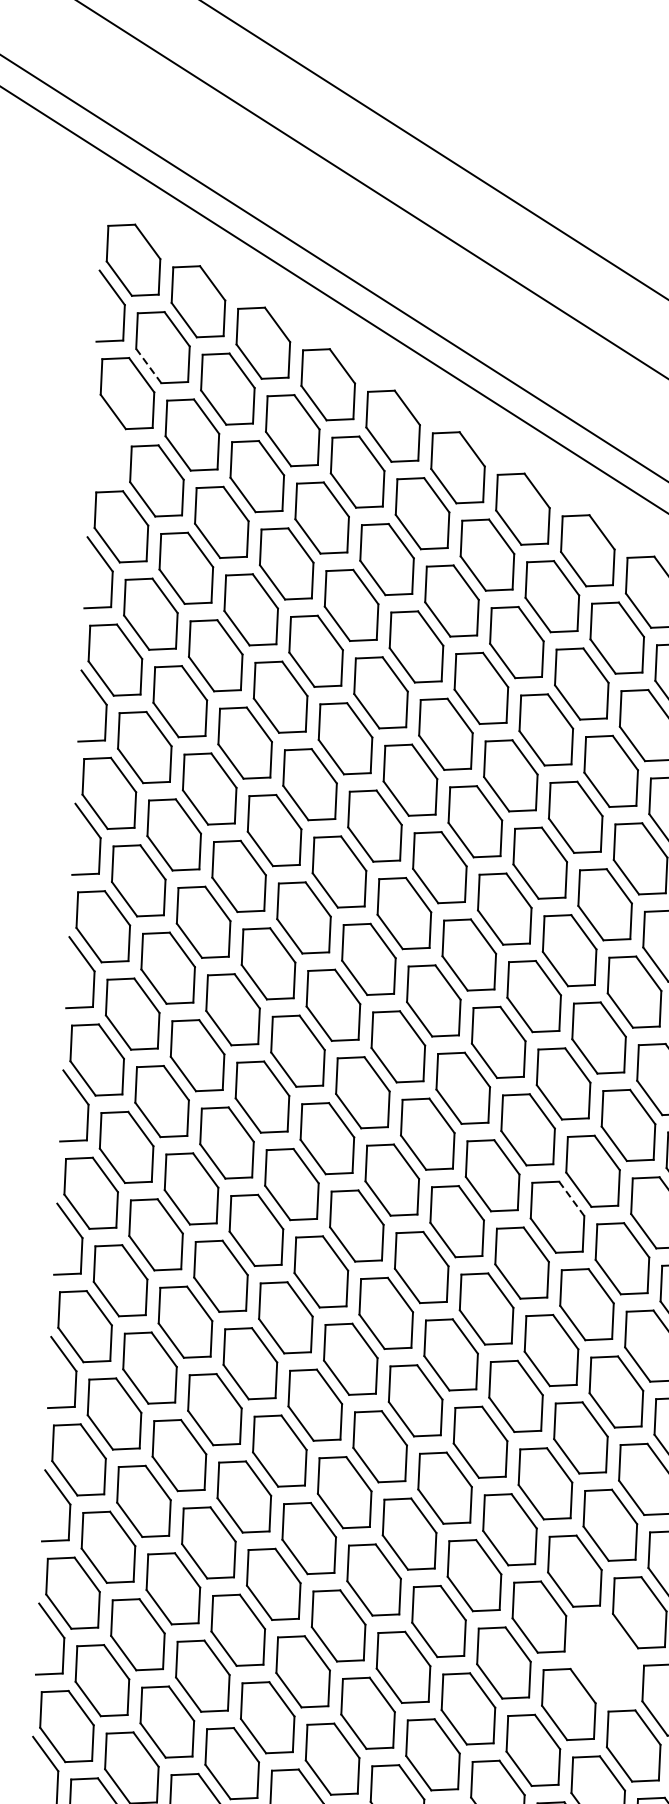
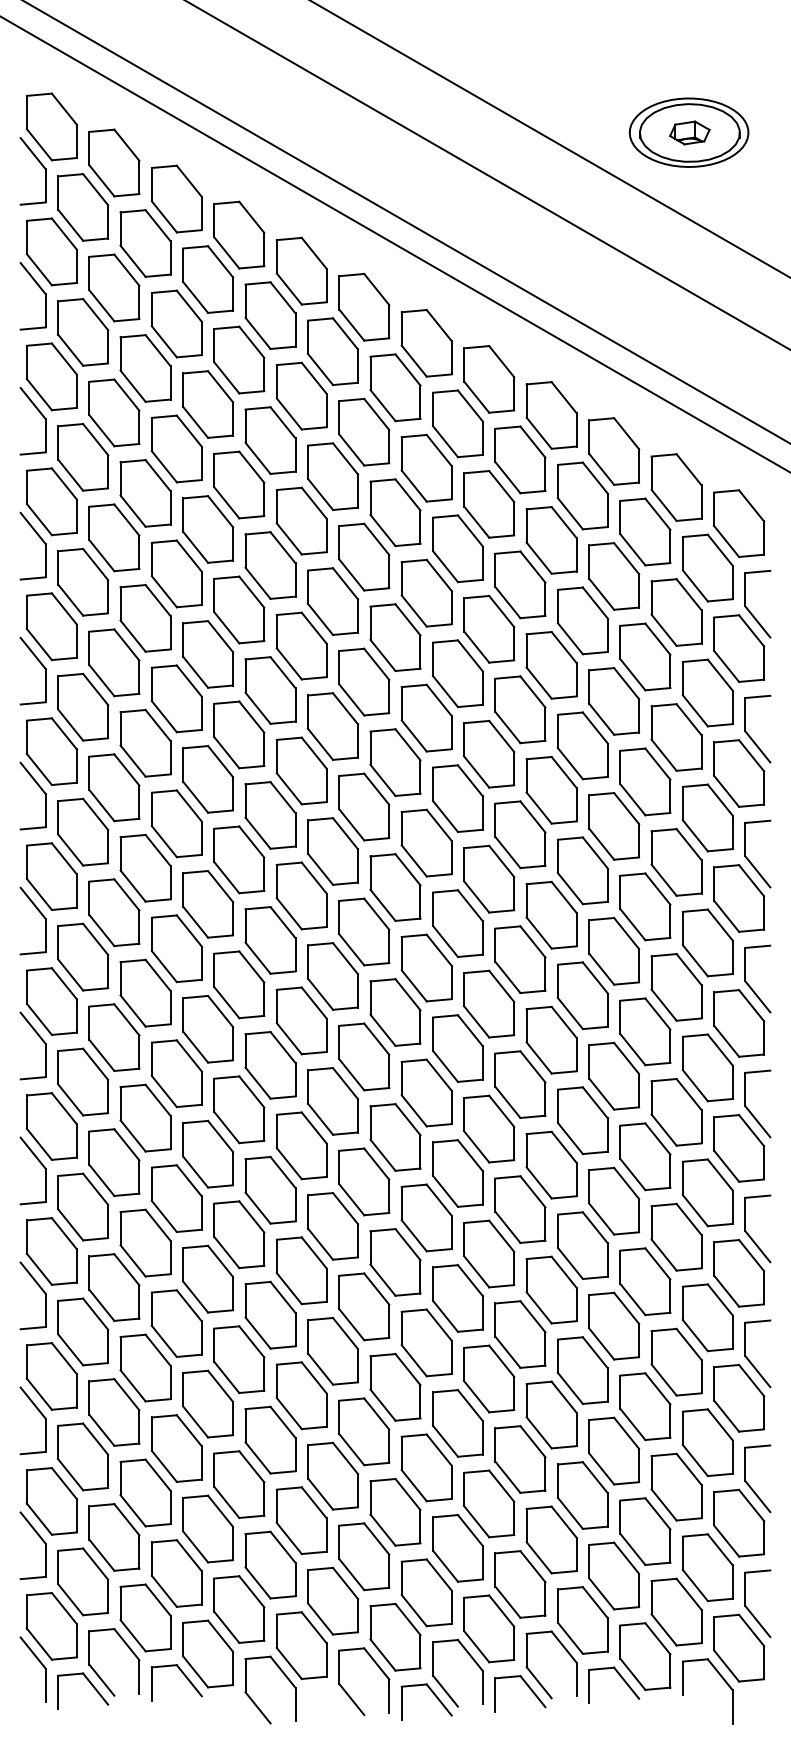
line: (148, 366) -> (70, 225), dashed -> solid
part: (112, 432) -> (39, 288), added
line: (571, 1199) -> (501, 986), dashed -> solid
part: (604, 1658) -> (551, 1414), added

